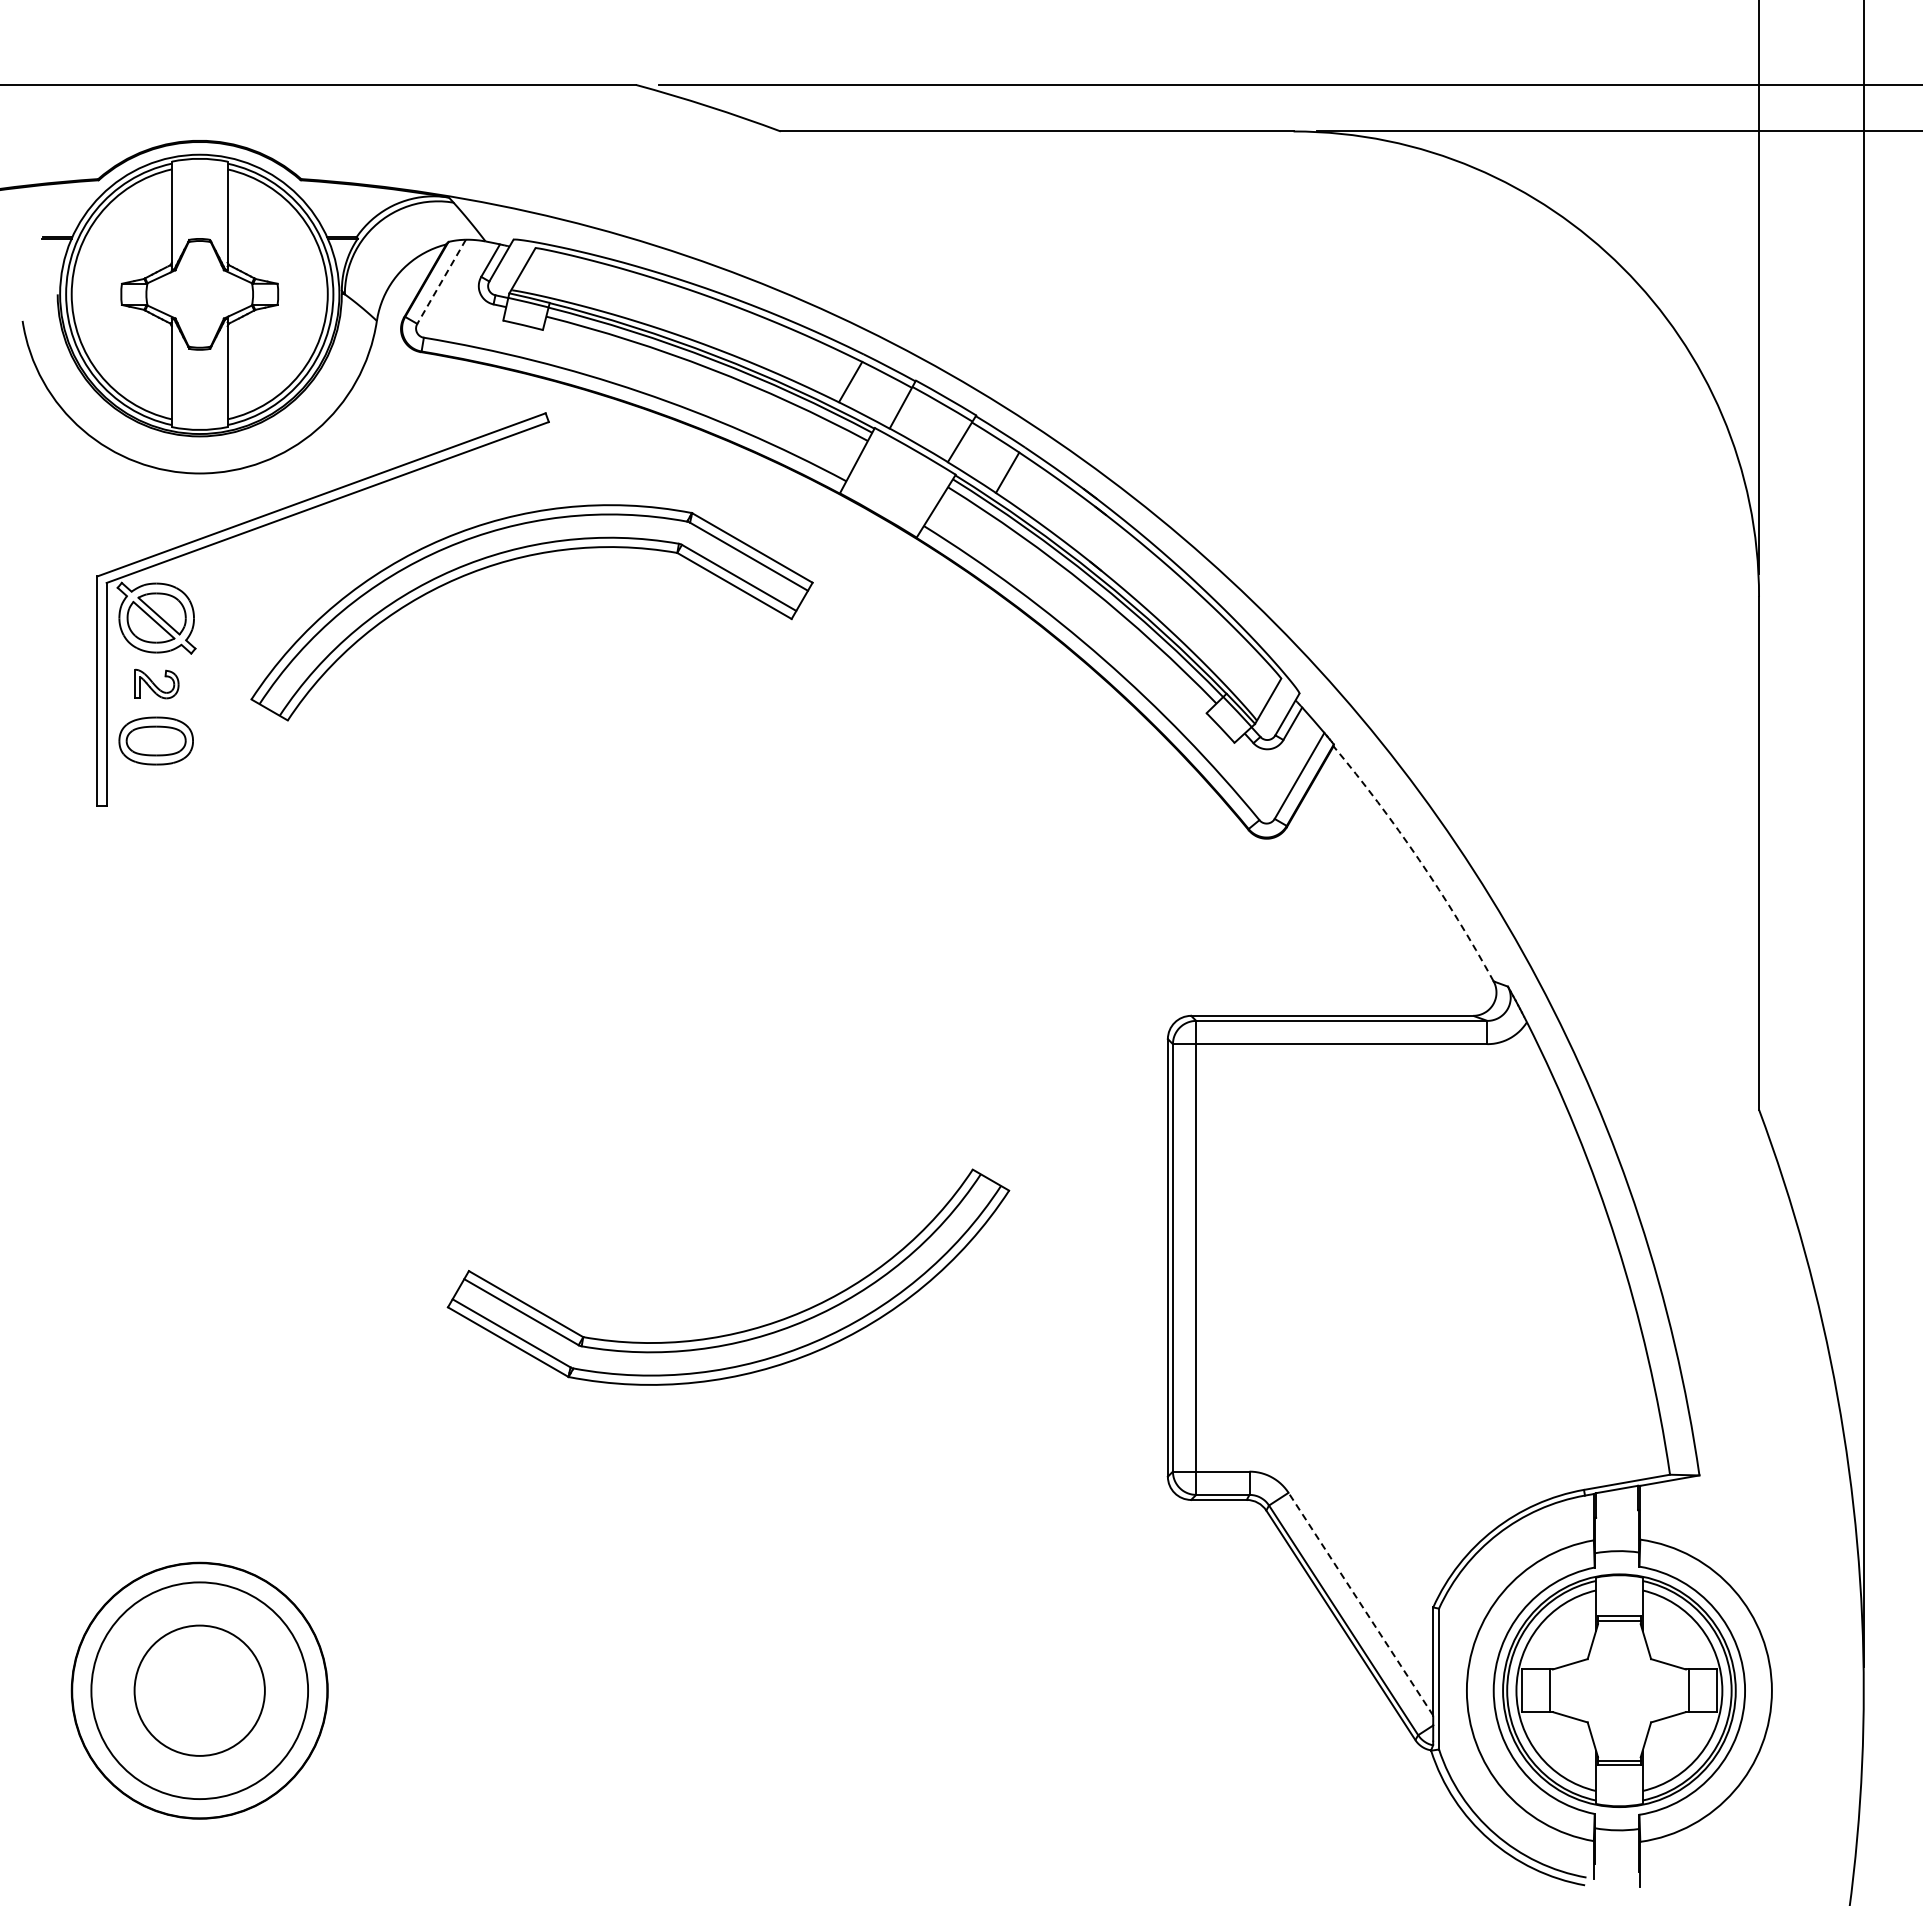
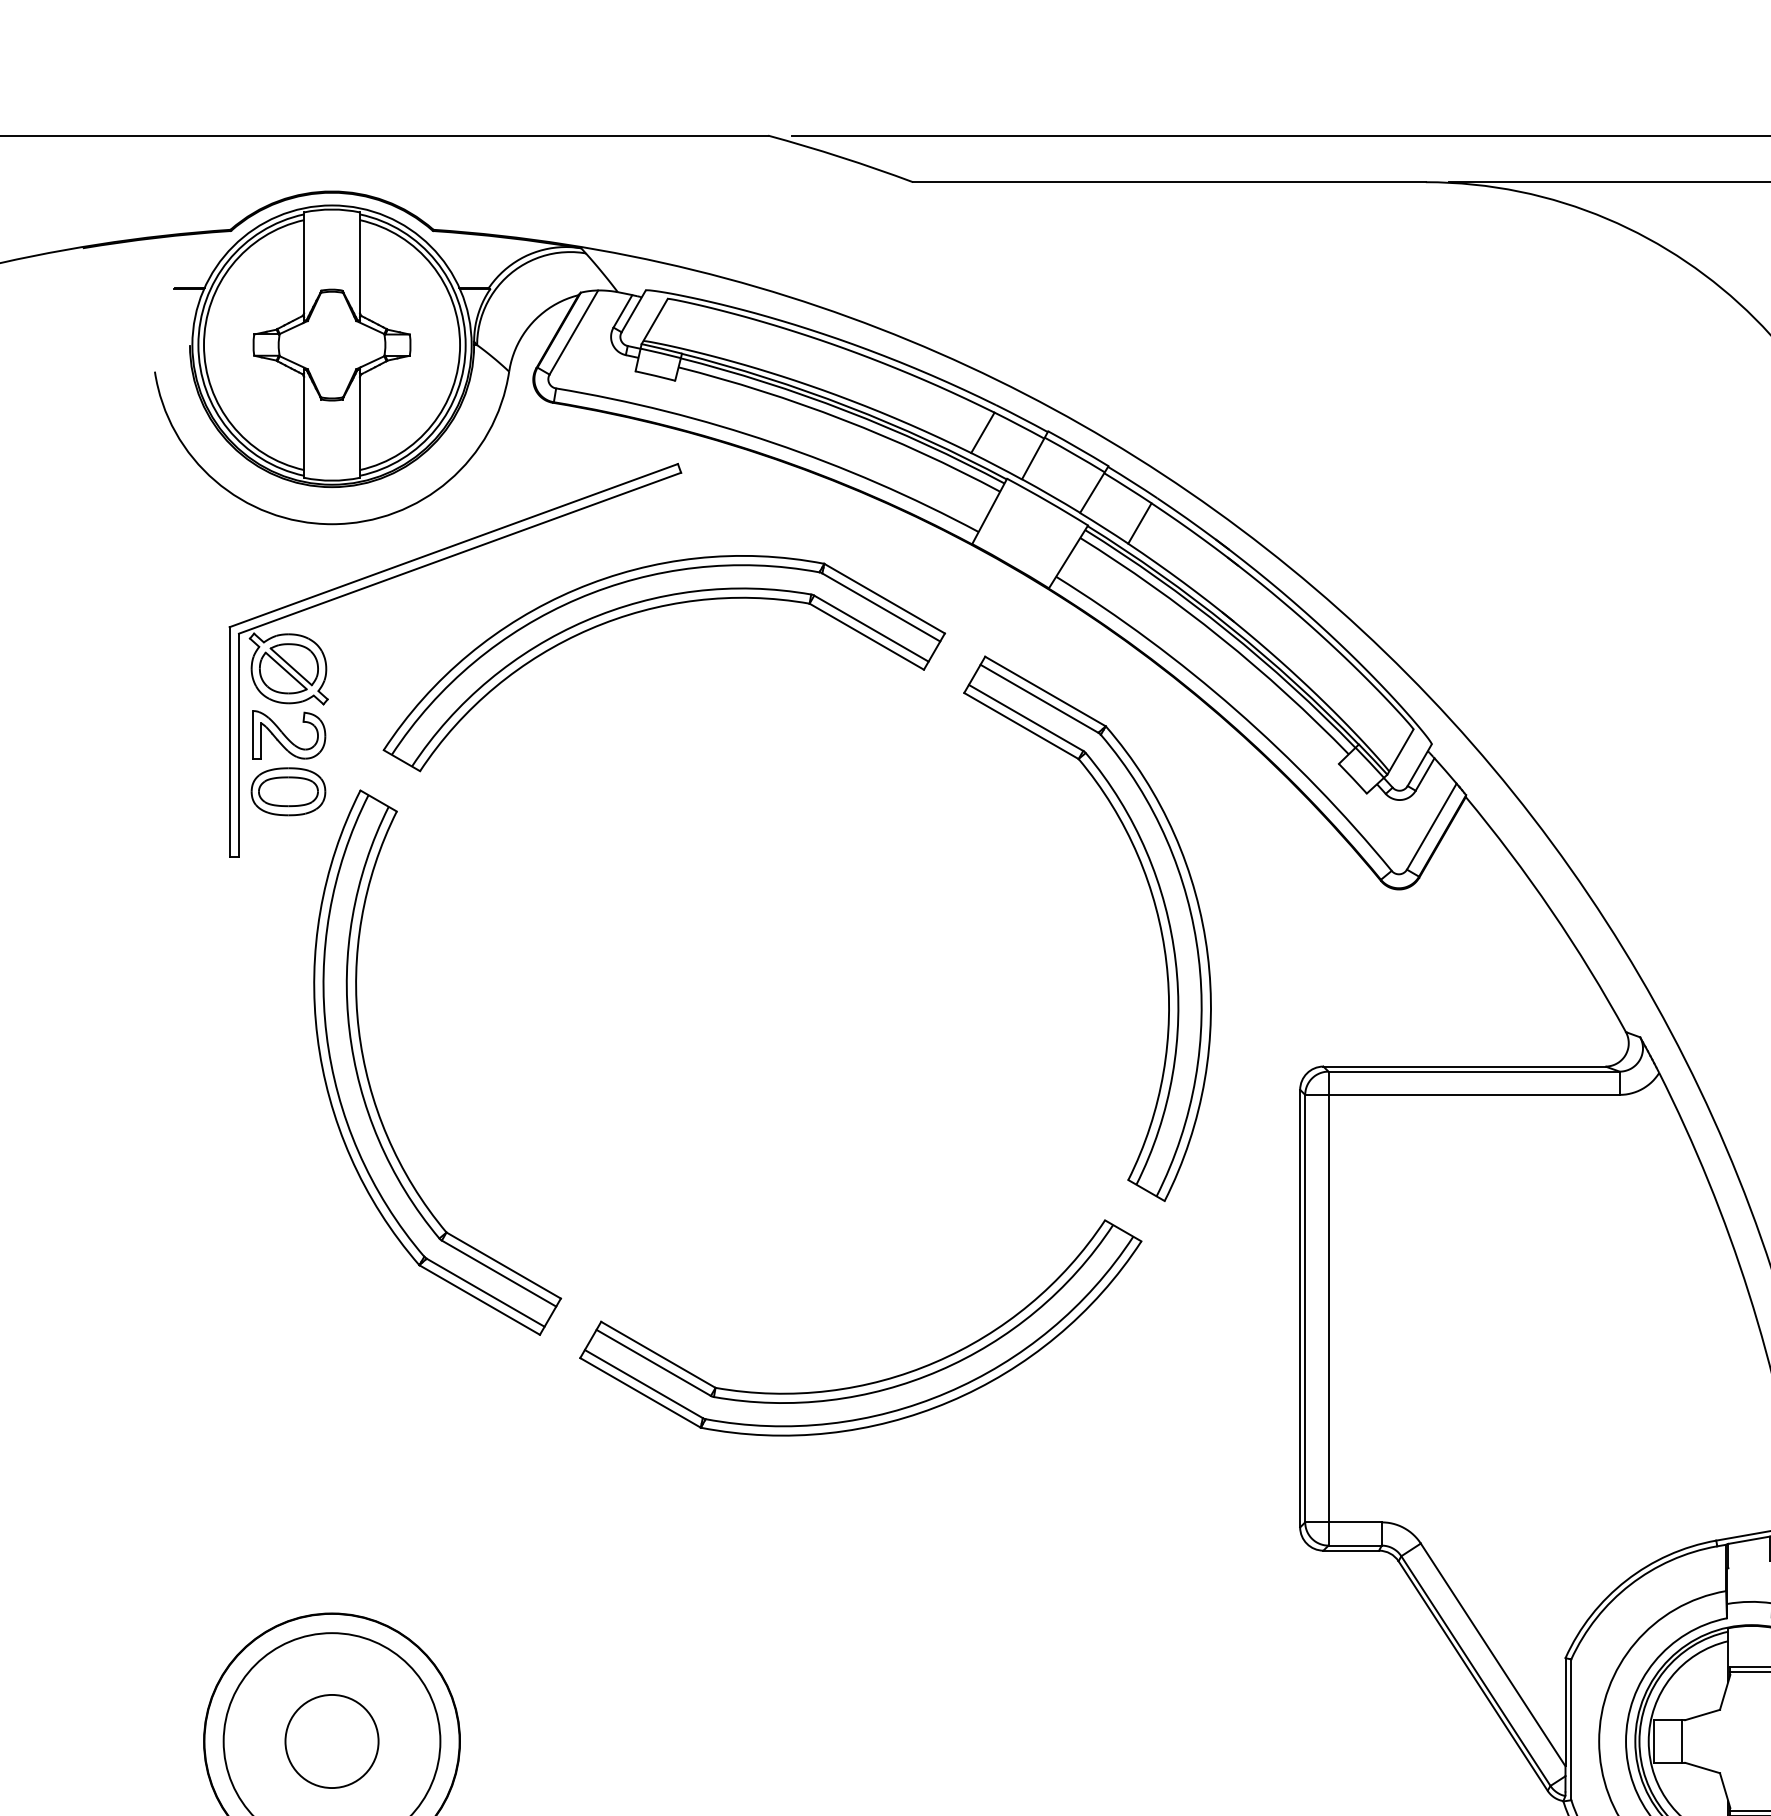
line: (441, 281) -> (573, 332), dashed -> solid
part: (156, 683) -> (288, 734), size x1.67
part: (1022, 857) -> (1154, 908), added
arc: (1419, 860) -> (1551, 911), dashed -> solid
part: (237, 1030) -> (369, 1081), added
line: (1360, 1604) -> (1492, 1655), dashed -> solid
circle: (199, 1690) -> (331, 1741), size x0.71

